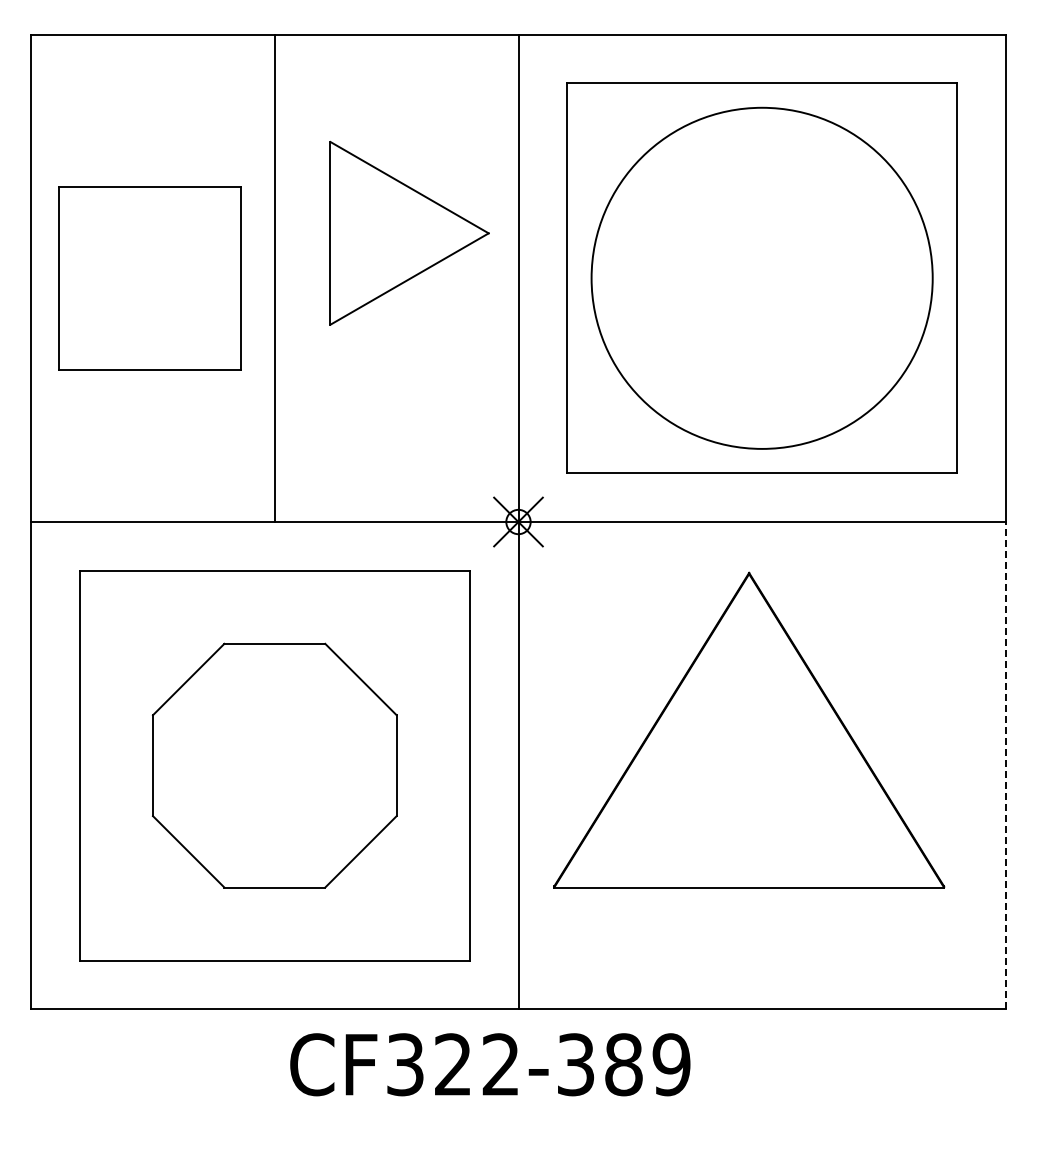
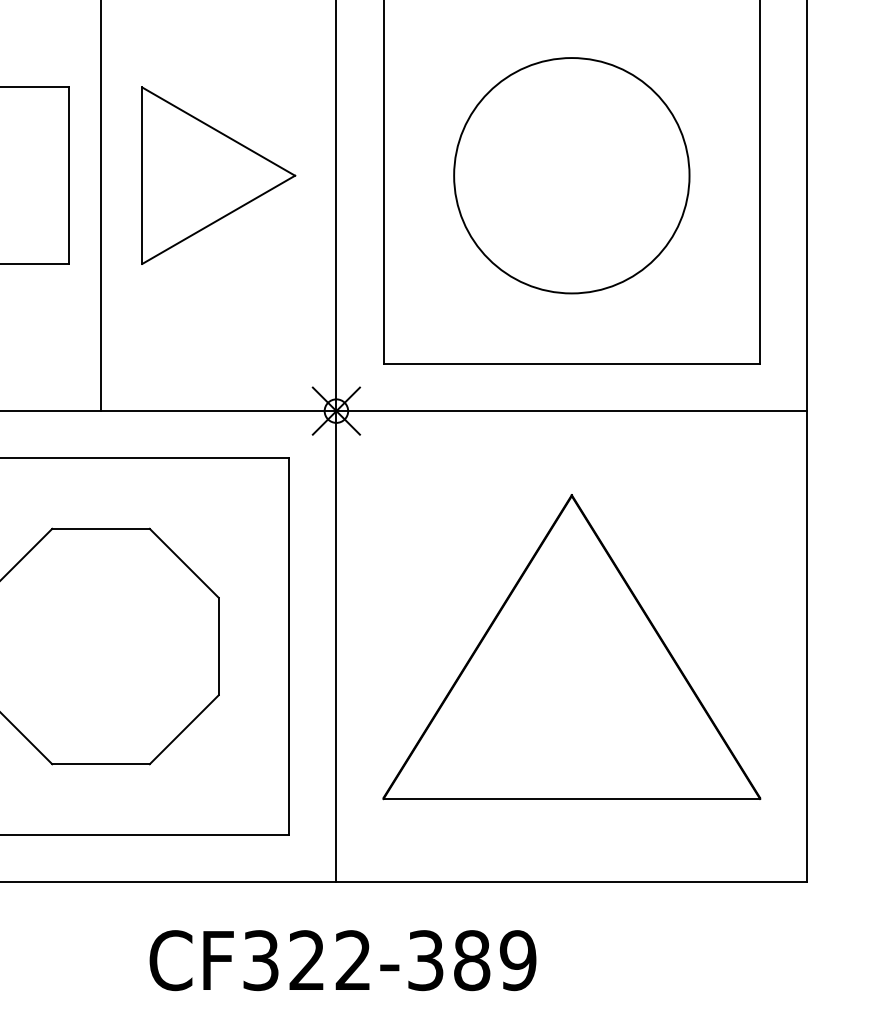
part: (409, 233) -> (218, 175), moved
circle: (761, 278) -> (571, 175), size x0.71
part: (749, 729) -> (572, 646), moved
line: (1005, 765) -> (806, 646), dashed -> solid
text: (490, 1064) -> (343, 960), moved

